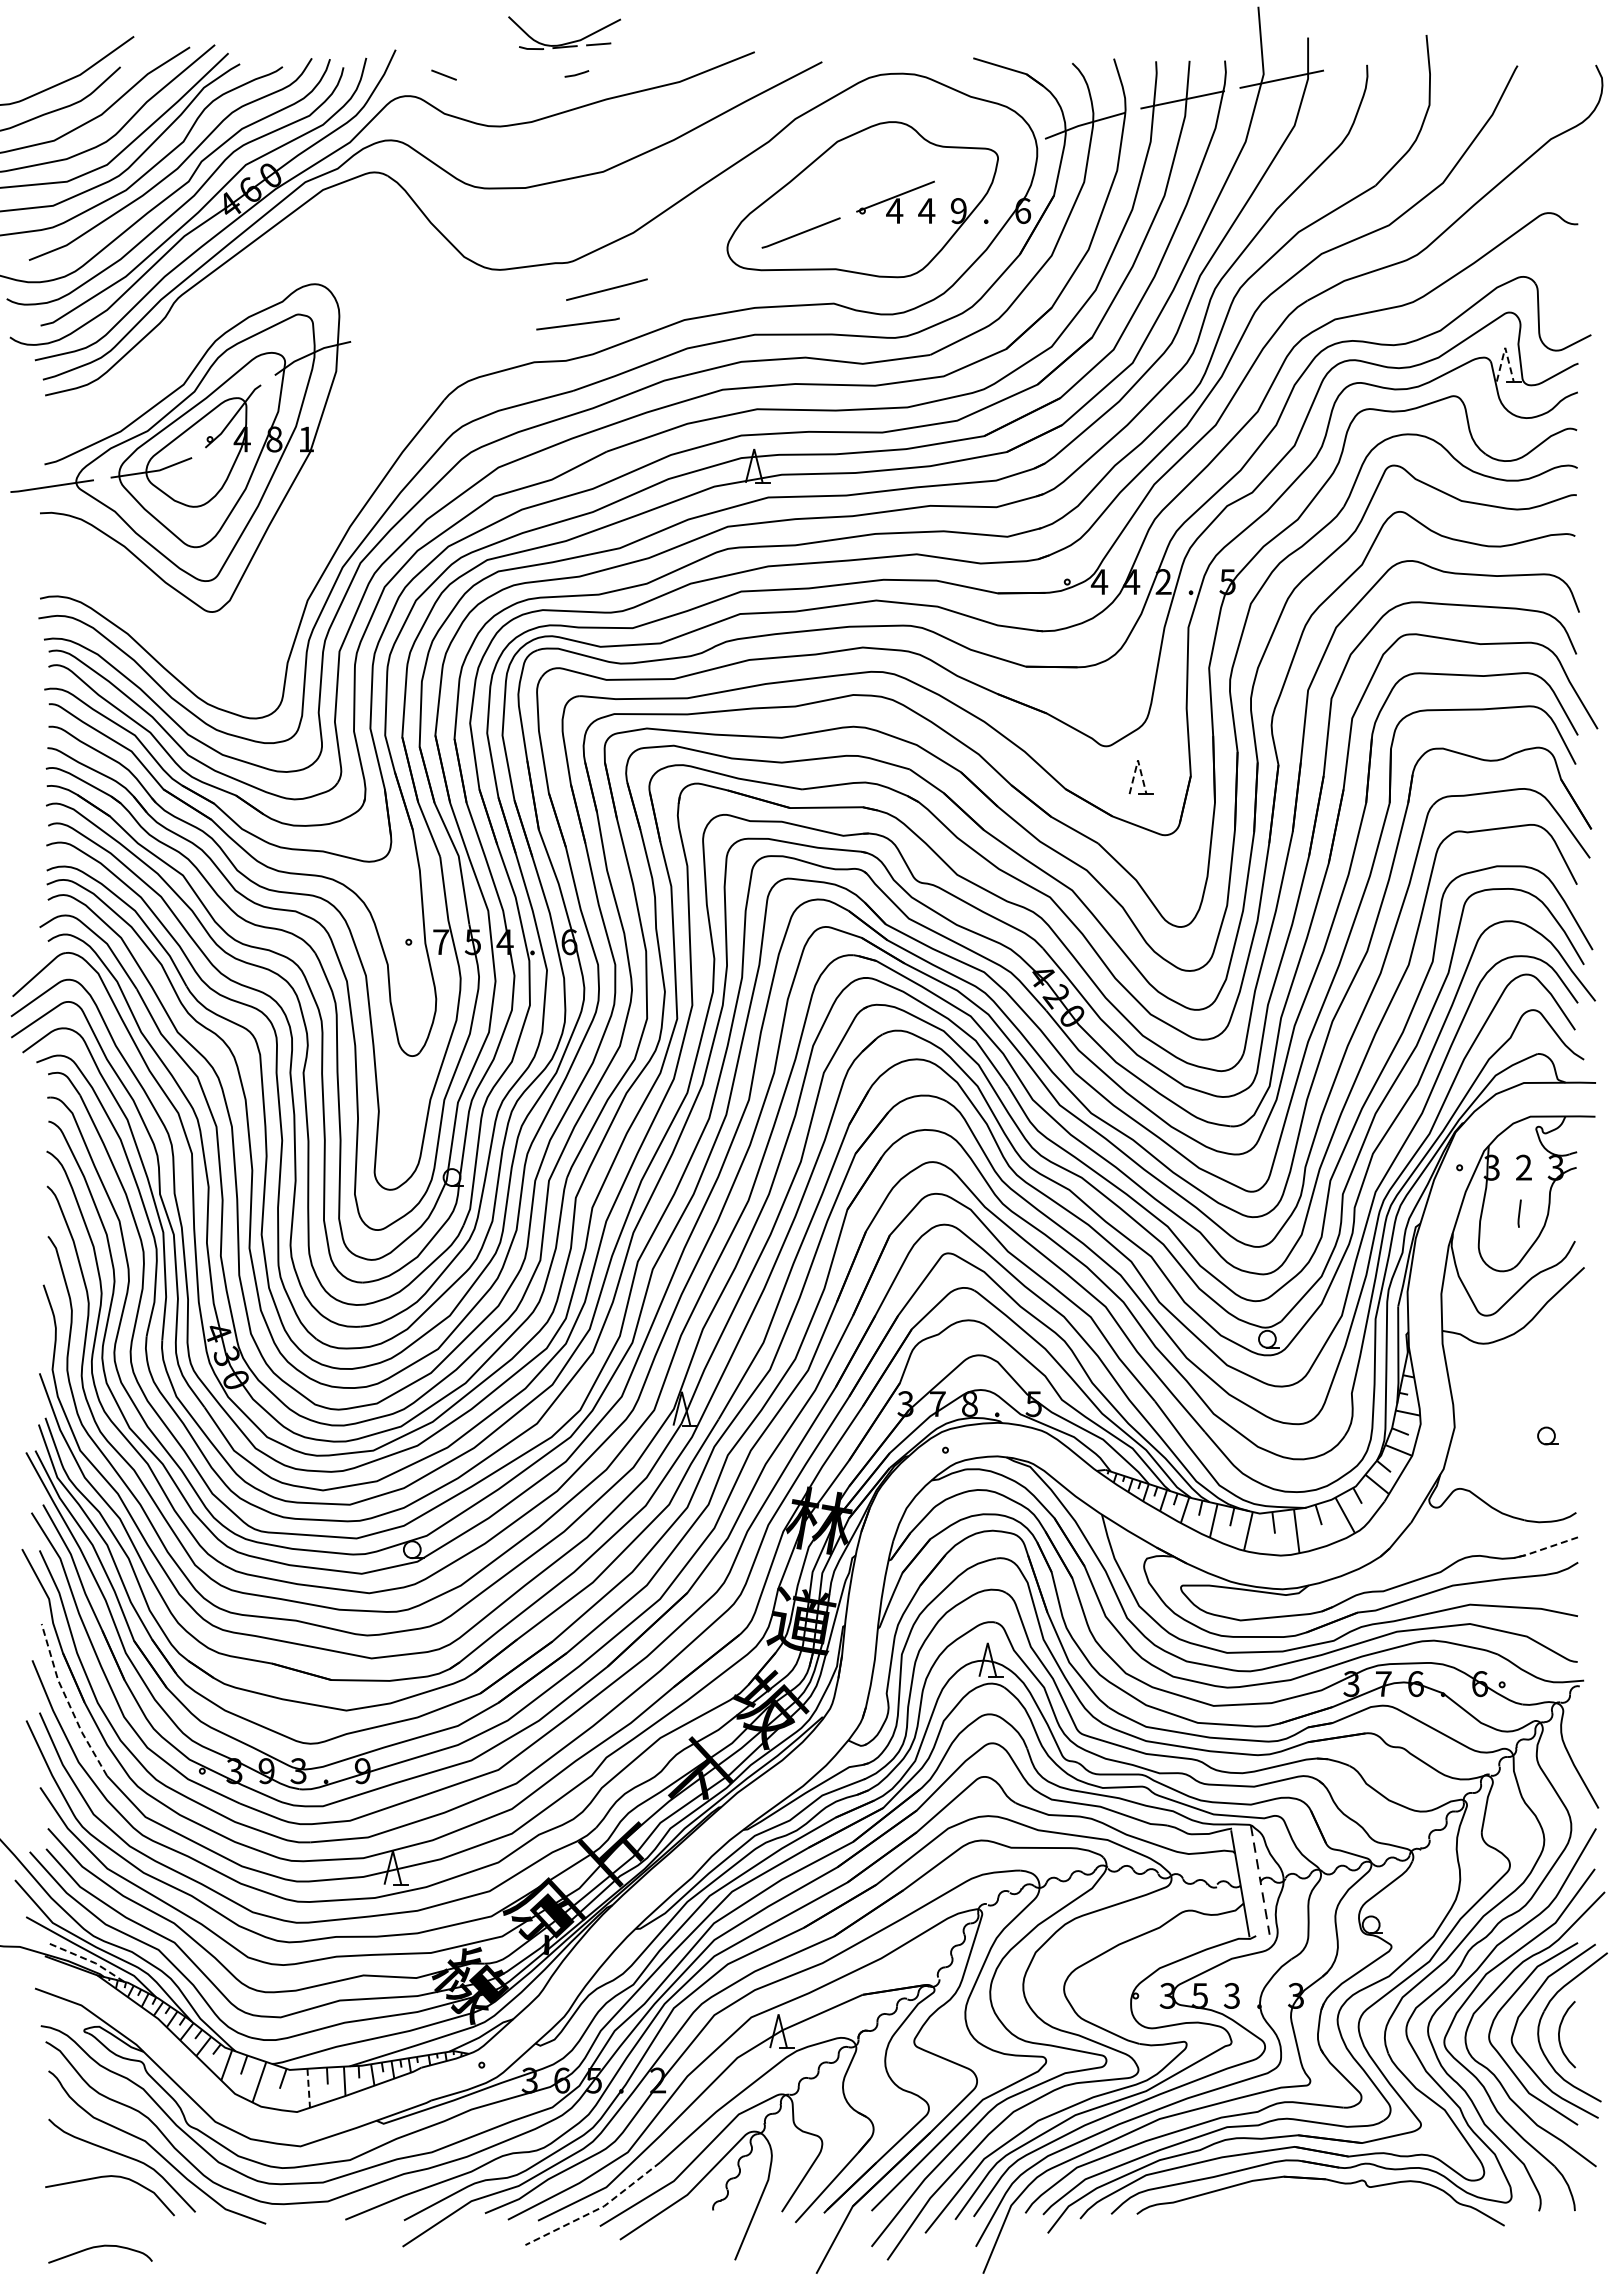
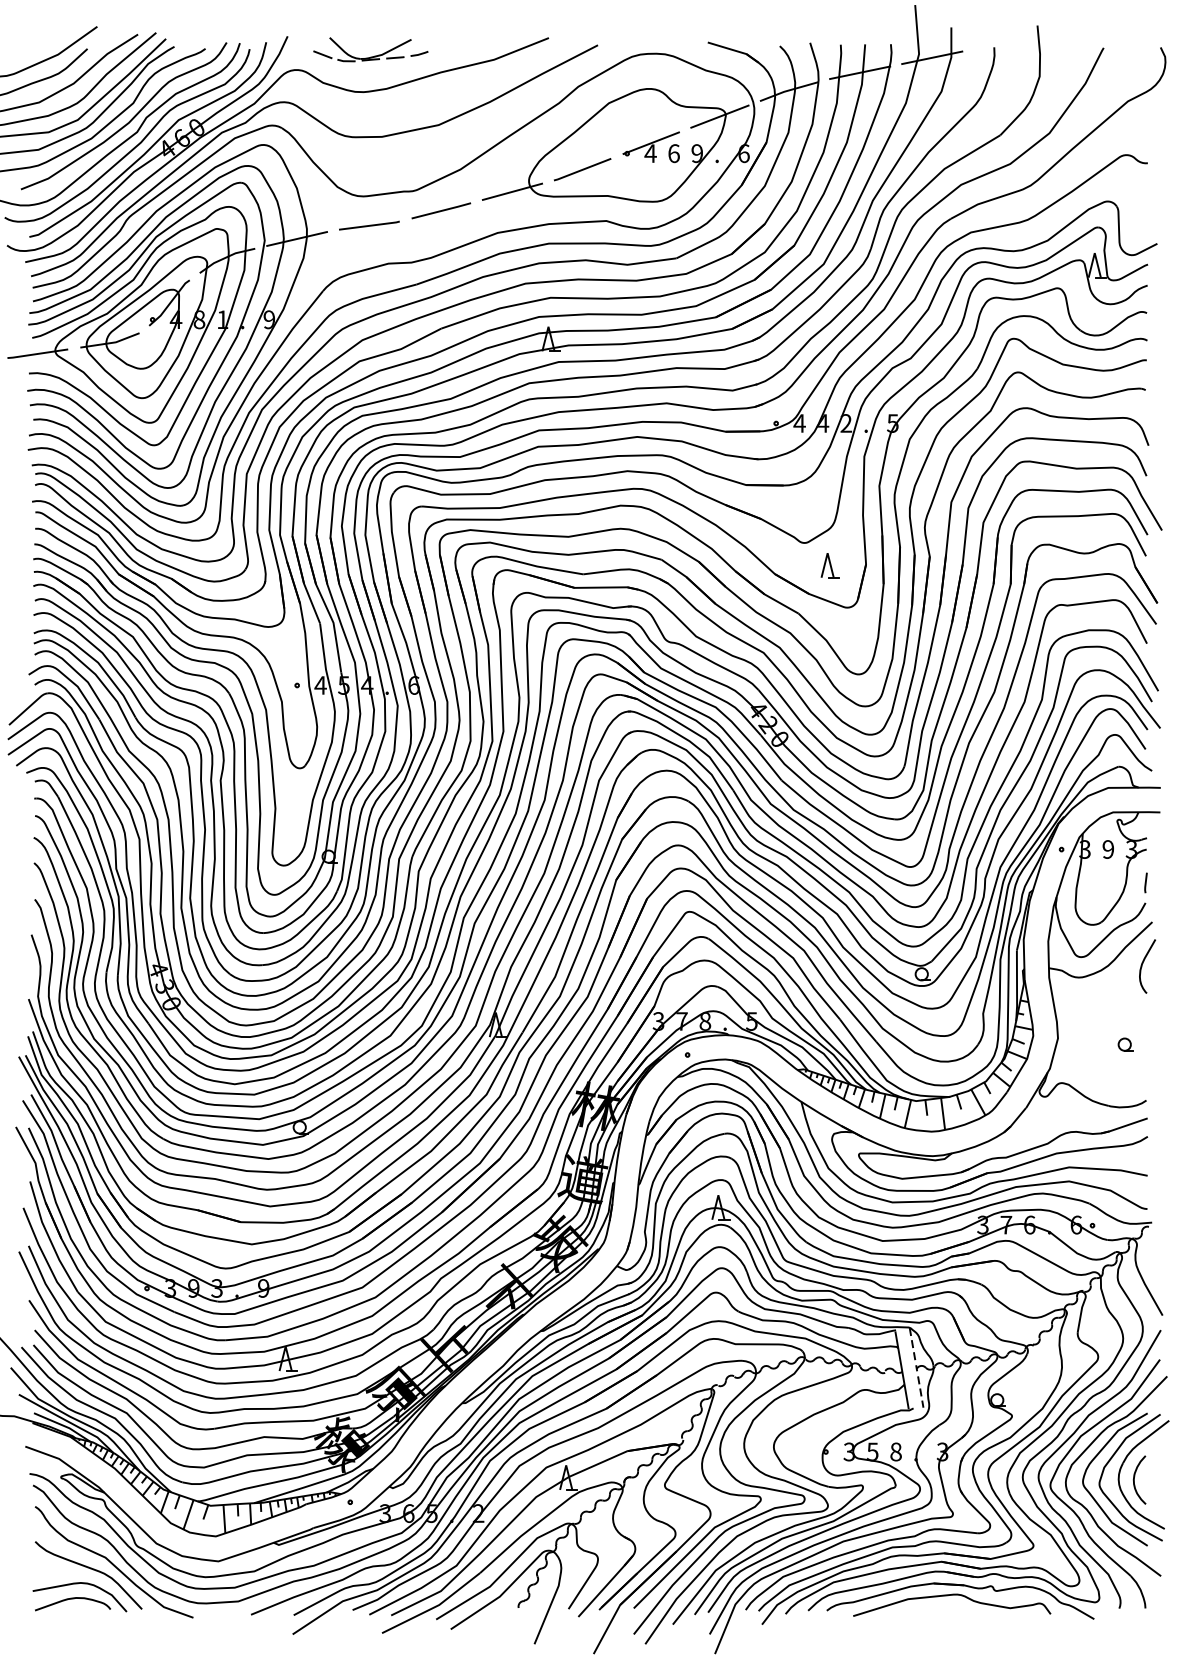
part: (566, 42) -> (371, 56), moved
line: (989, 160) -> (719, 116), added
text: (926, 211) -> (673, 153), 4 -> 6
line: (704, 263) -> (512, 191), added
line: (577, 323) -> (369, 225), moved
line: (1505, 347) -> (1094, 252), dashed -> solid
part: (311, 486) -> (226, 354), added
line: (1138, 760) -> (827, 553), dashed -> solid
text: (440, 941) -> (320, 684), 7 -> 4
text: (1523, 1167) -> (1108, 849), 2 -> 9
line: (1519, 1213) -> (1145, 882), moved
curve: (1571, 1325) -> (1142, 964), added
line: (1545, 1548) -> (1124, 1126), dashed -> solid
line: (68, 1702) -> (49, 1238), dashed -> solid
line: (87, 1959) -> (63, 1425), dashed -> solid
text: (1231, 1995) -> (895, 1451), 3 -> 8
line: (308, 2088) -> (224, 1519), dashed -> solid
curve: (1309, 2193) -> (952, 1595), added
line: (596, 2209) -> (433, 1607), dashed -> solid
curve: (100, 2247) -> (72, 1599), moved

